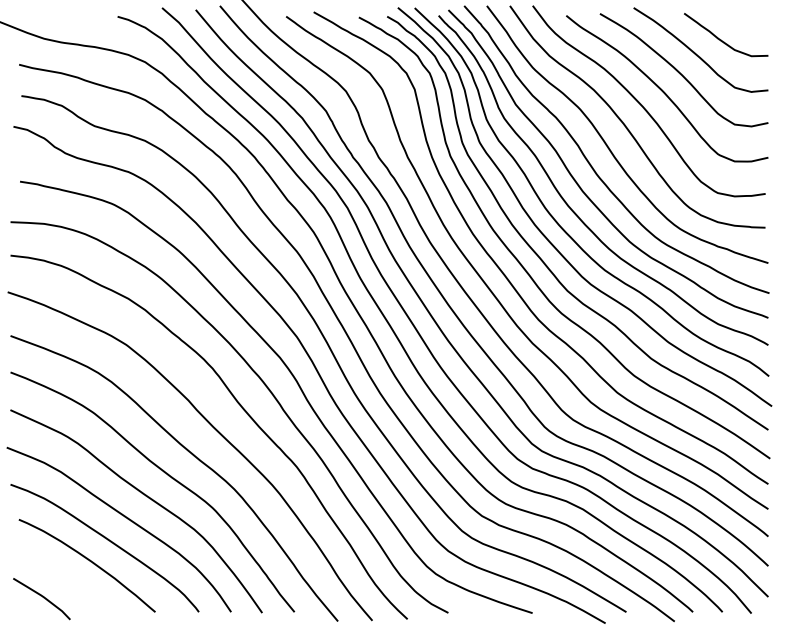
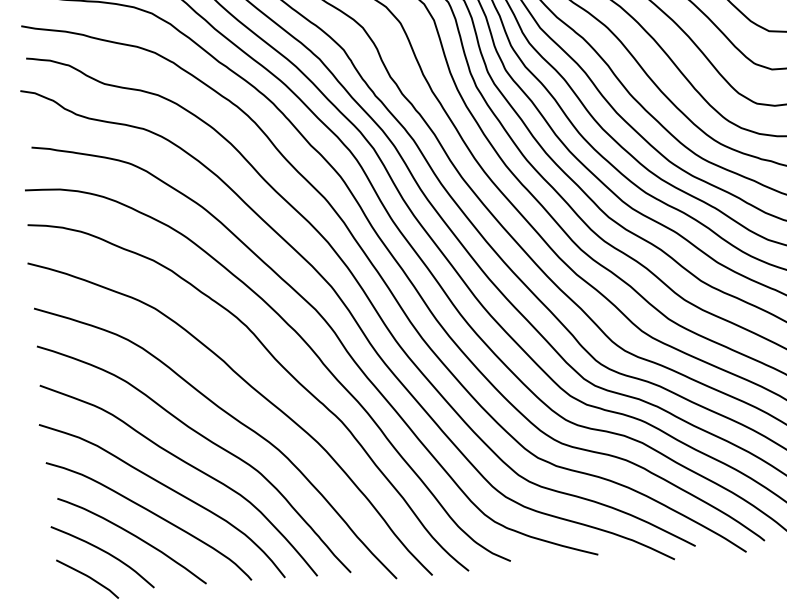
curve: (59, 574) -> (103, 552), added

